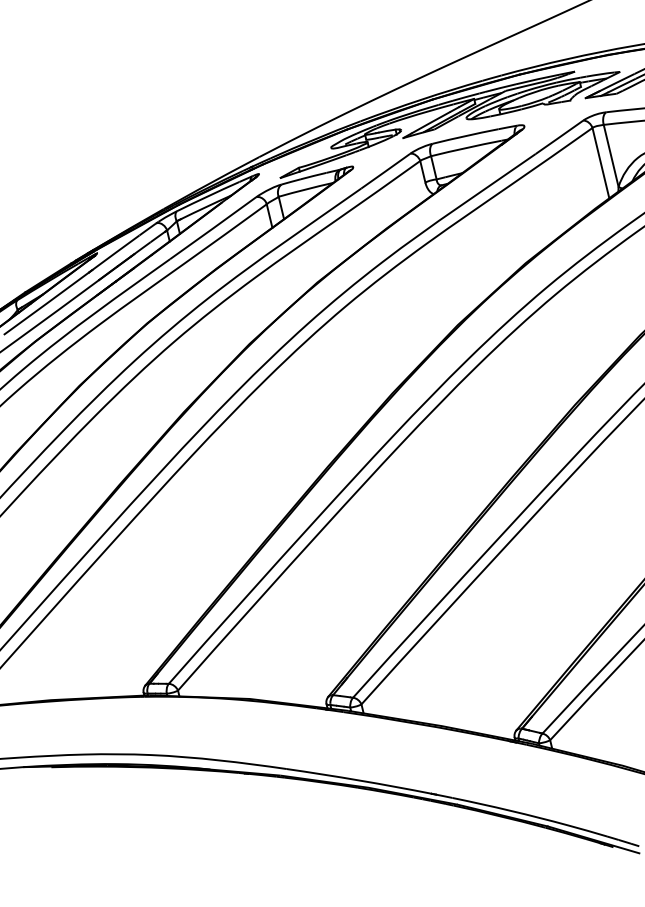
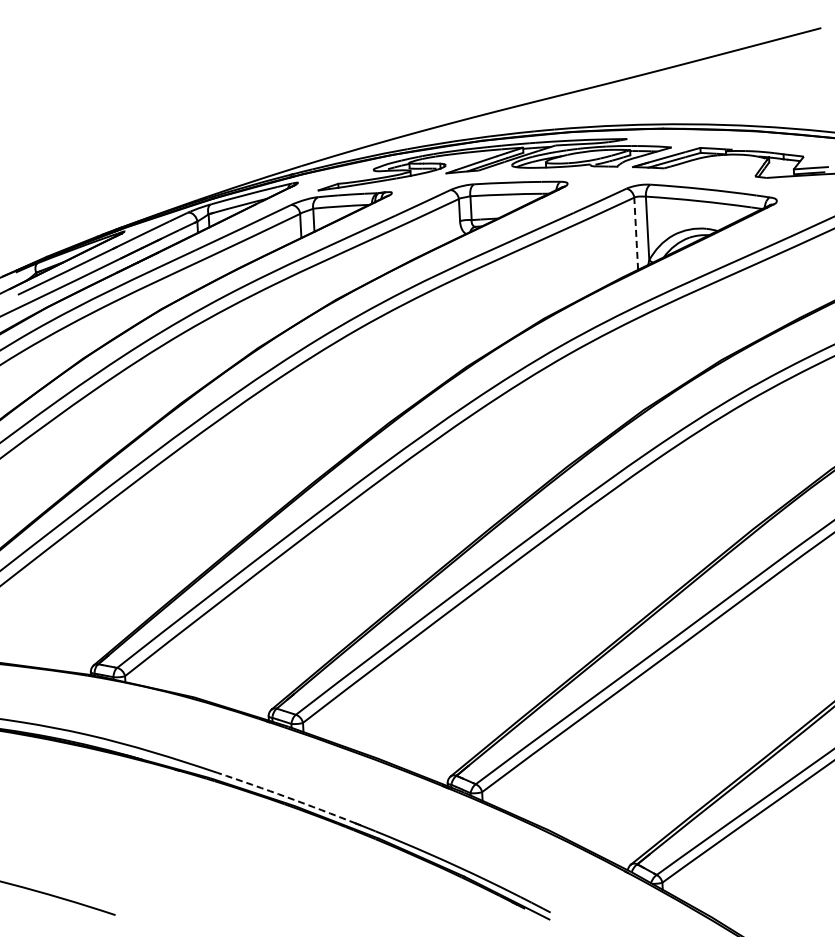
line: (601, 162) -> (636, 233), solid -> dashed
arc: (359, 780) -> (287, 797), solid -> dashed

